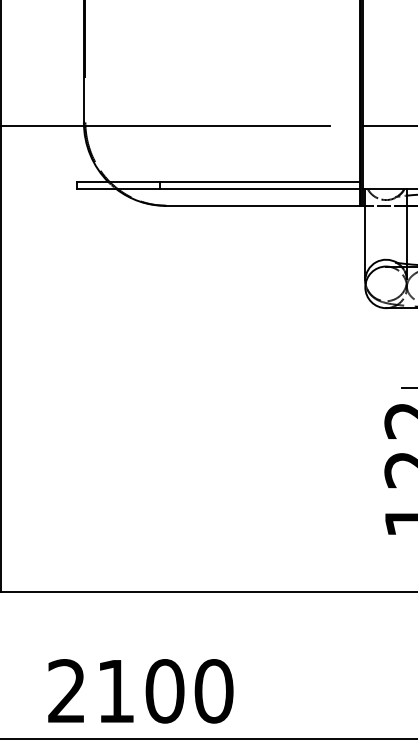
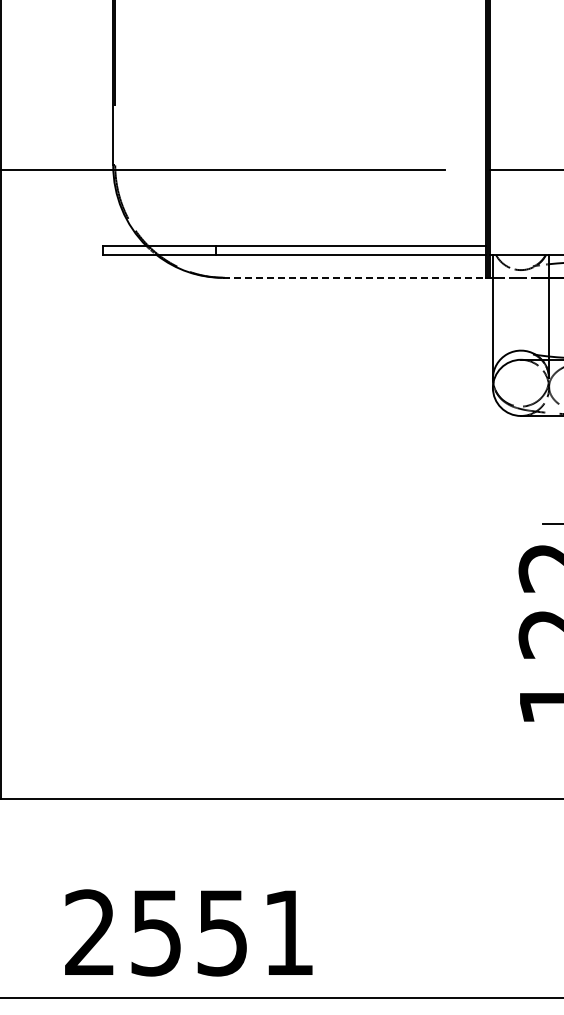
line: (262, 205) -> (354, 277), solid -> dashed
text: (165, 691) -> (223, 932), 2100 -> 2551

